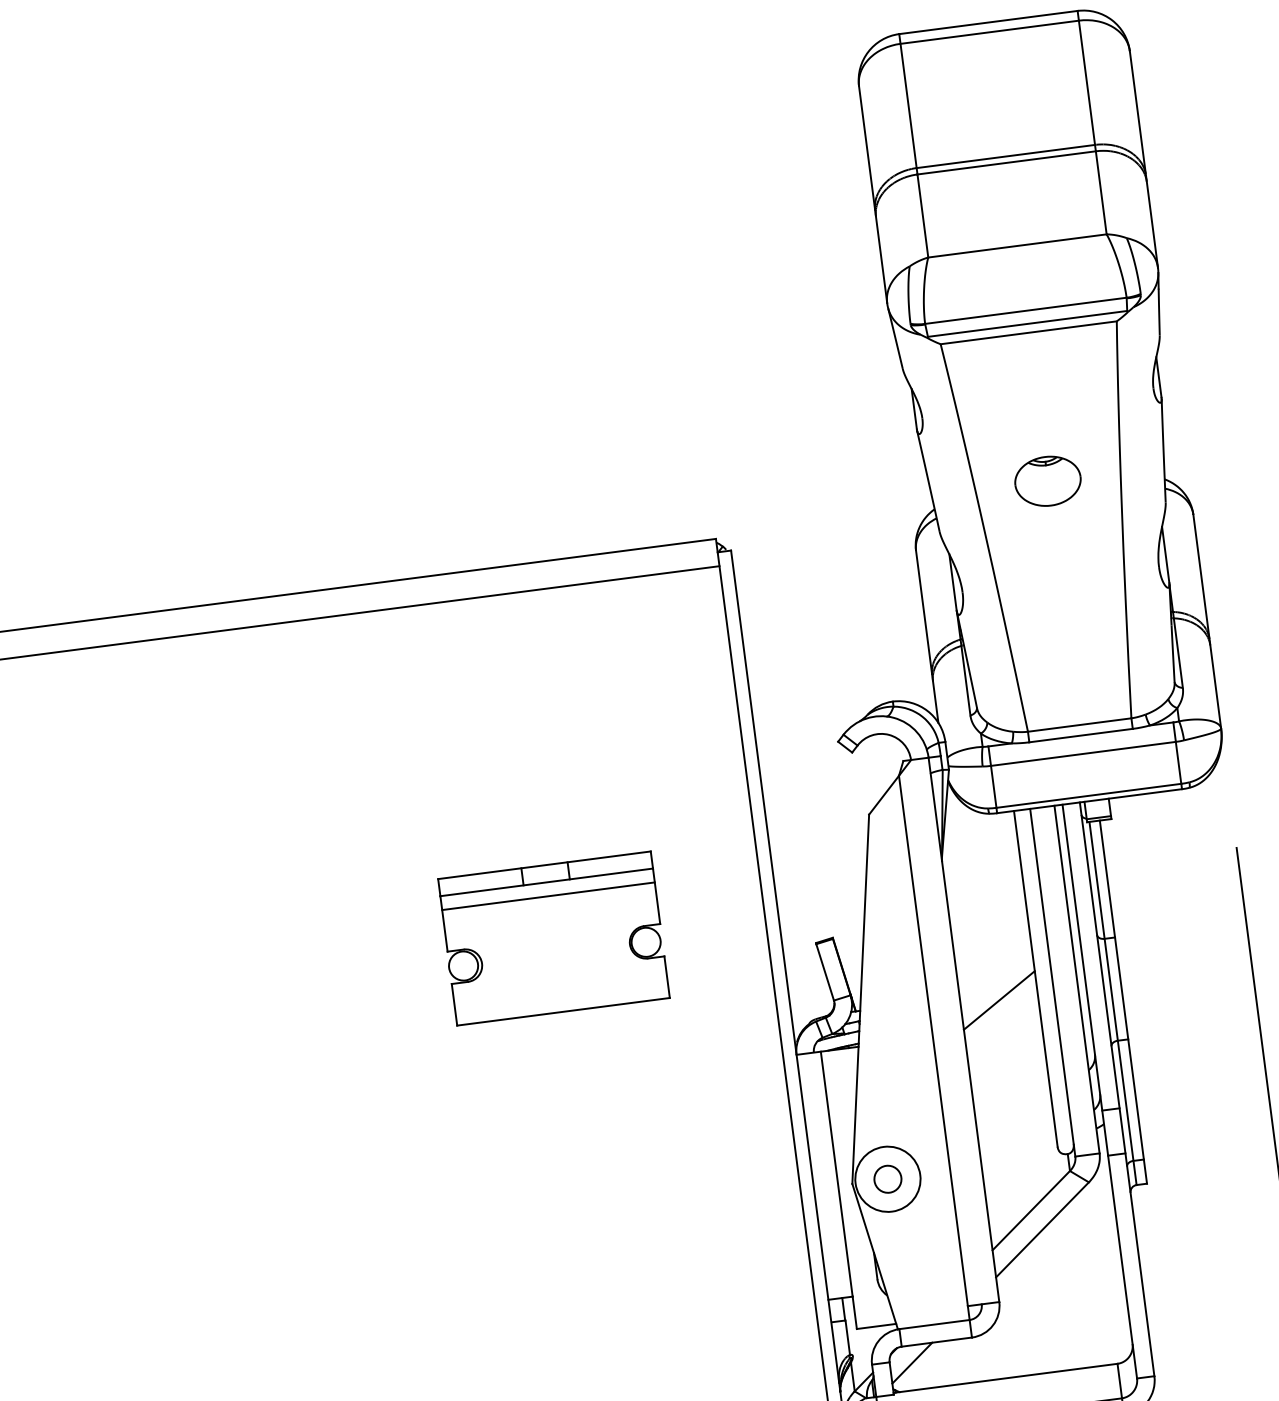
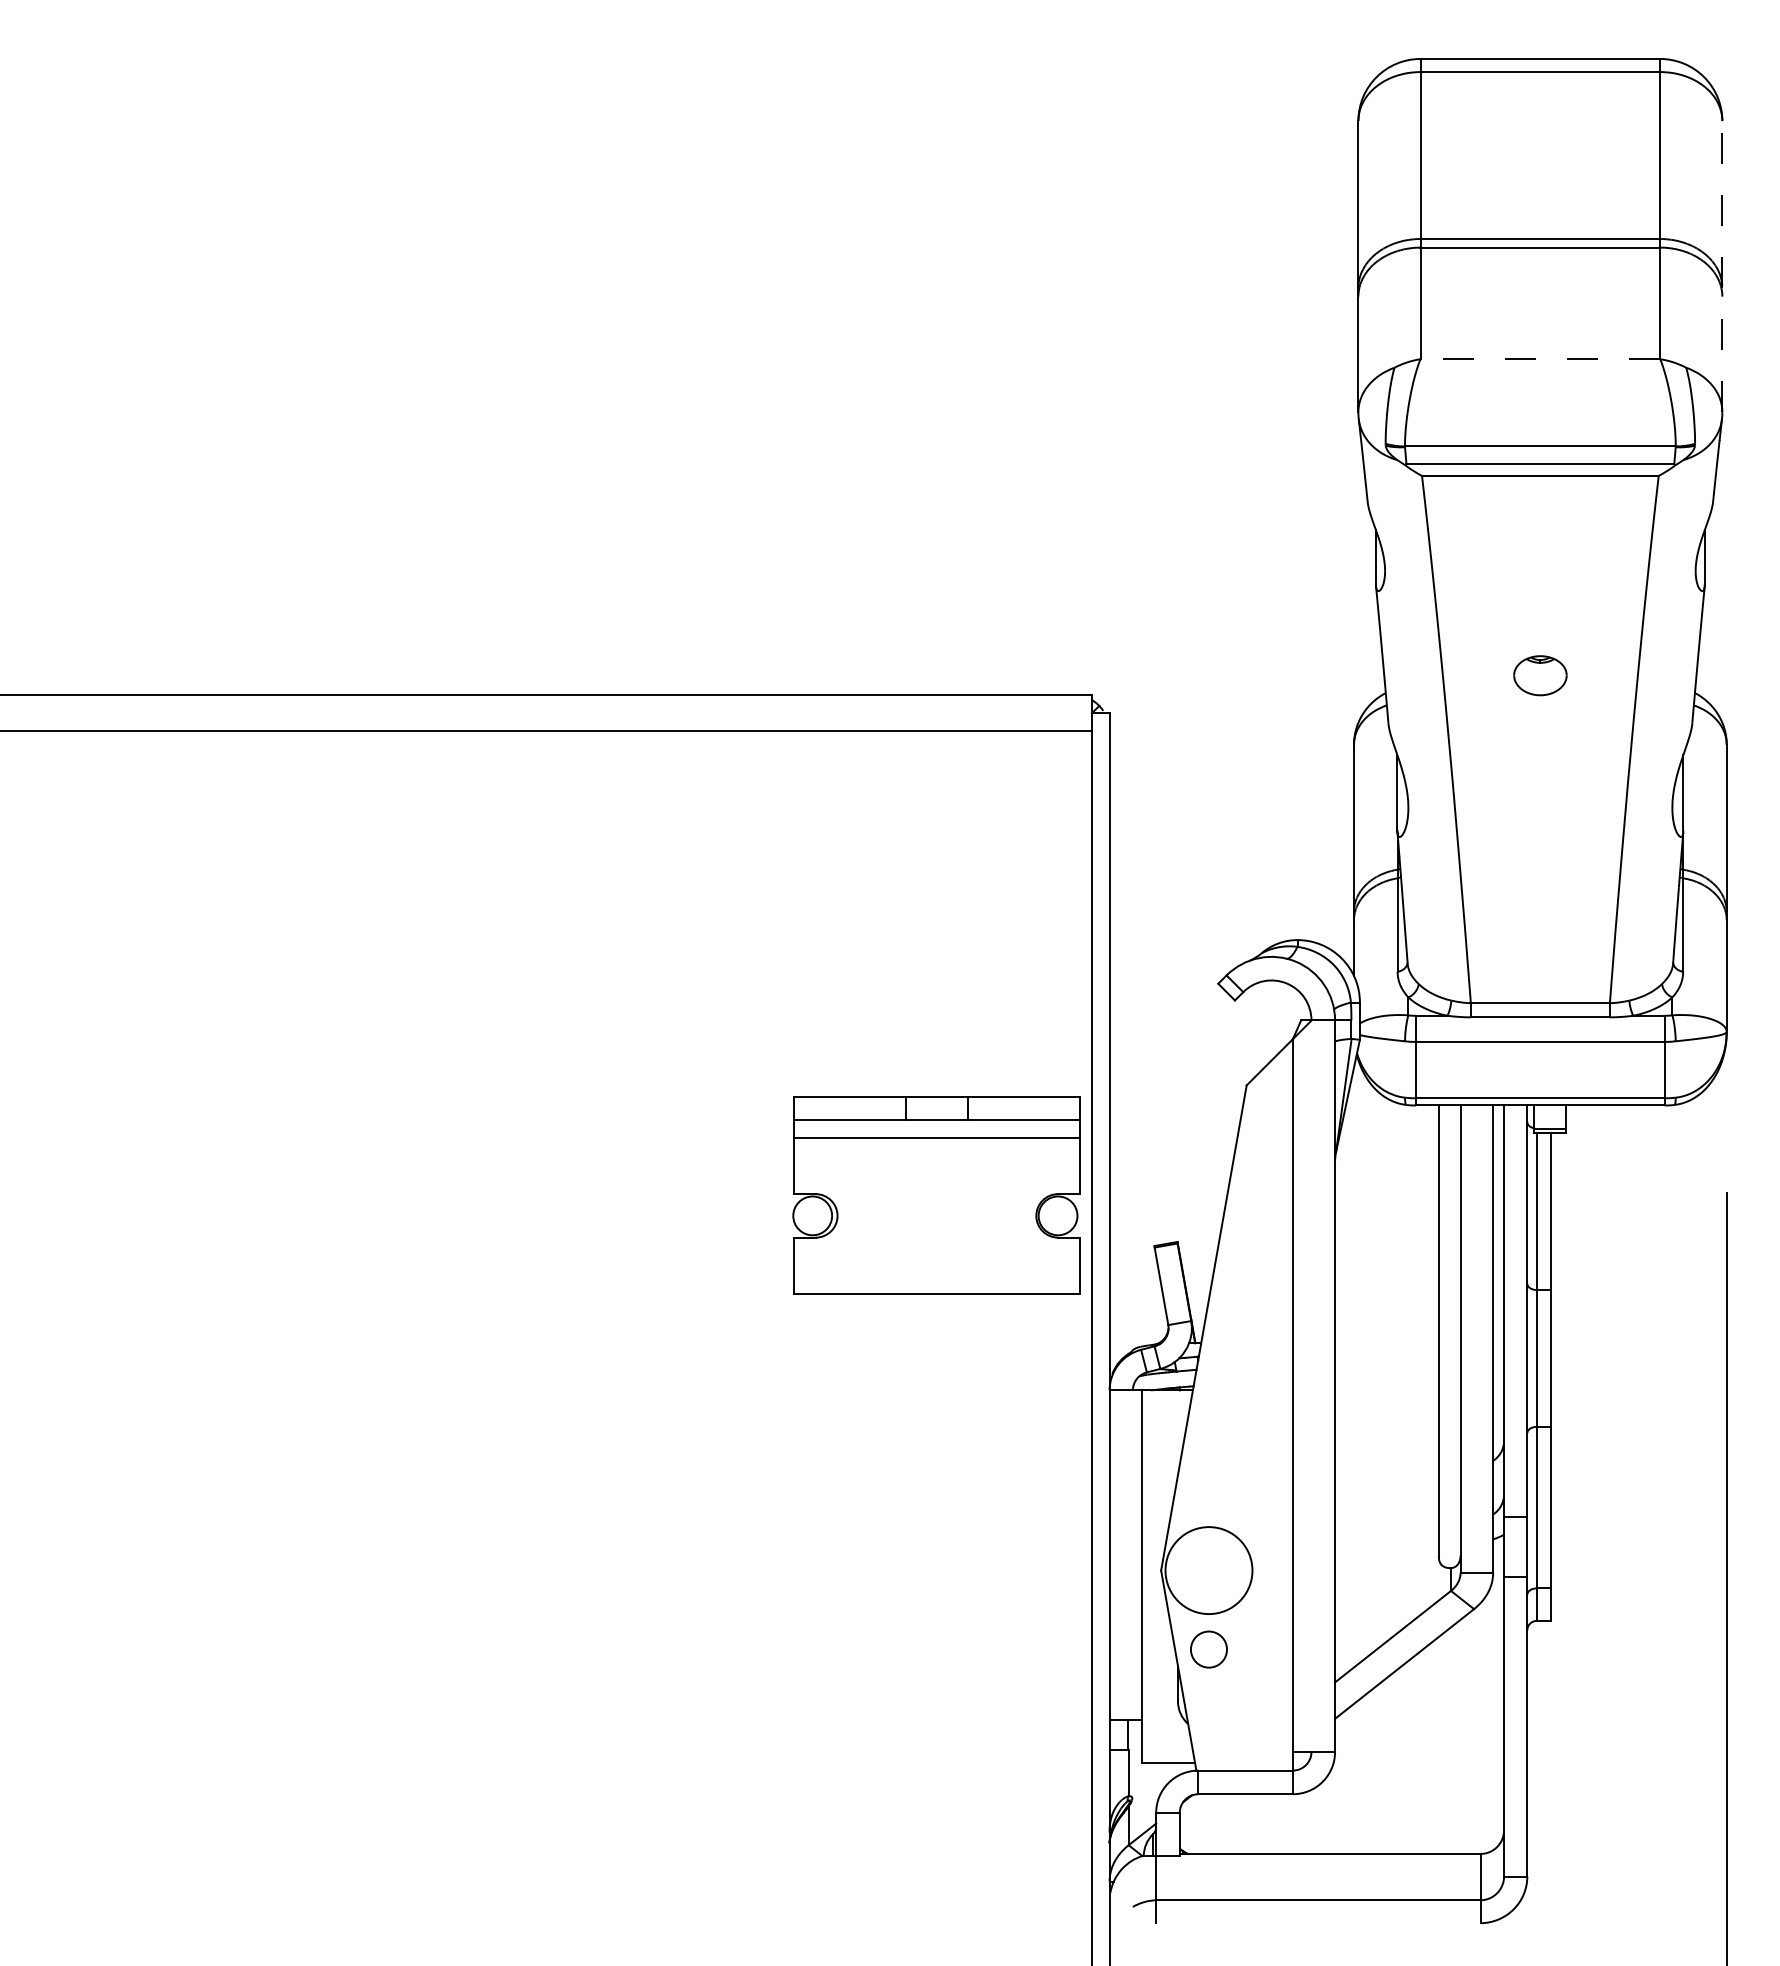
line: (1144, 159) -> (1722, 266), solid -> dashed
line: (1017, 246) -> (1540, 359), solid -> dashed
part: (1048, 481) -> (1540, 675), size x0.6
part: (553, 938) -> (936, 1195), moved
line: (998, 999) -> (1386, 1352), removed
circle: (887, 1179) -> (1208, 1649), moved
line: (912, 1362) -> (1209, 1817), removed

